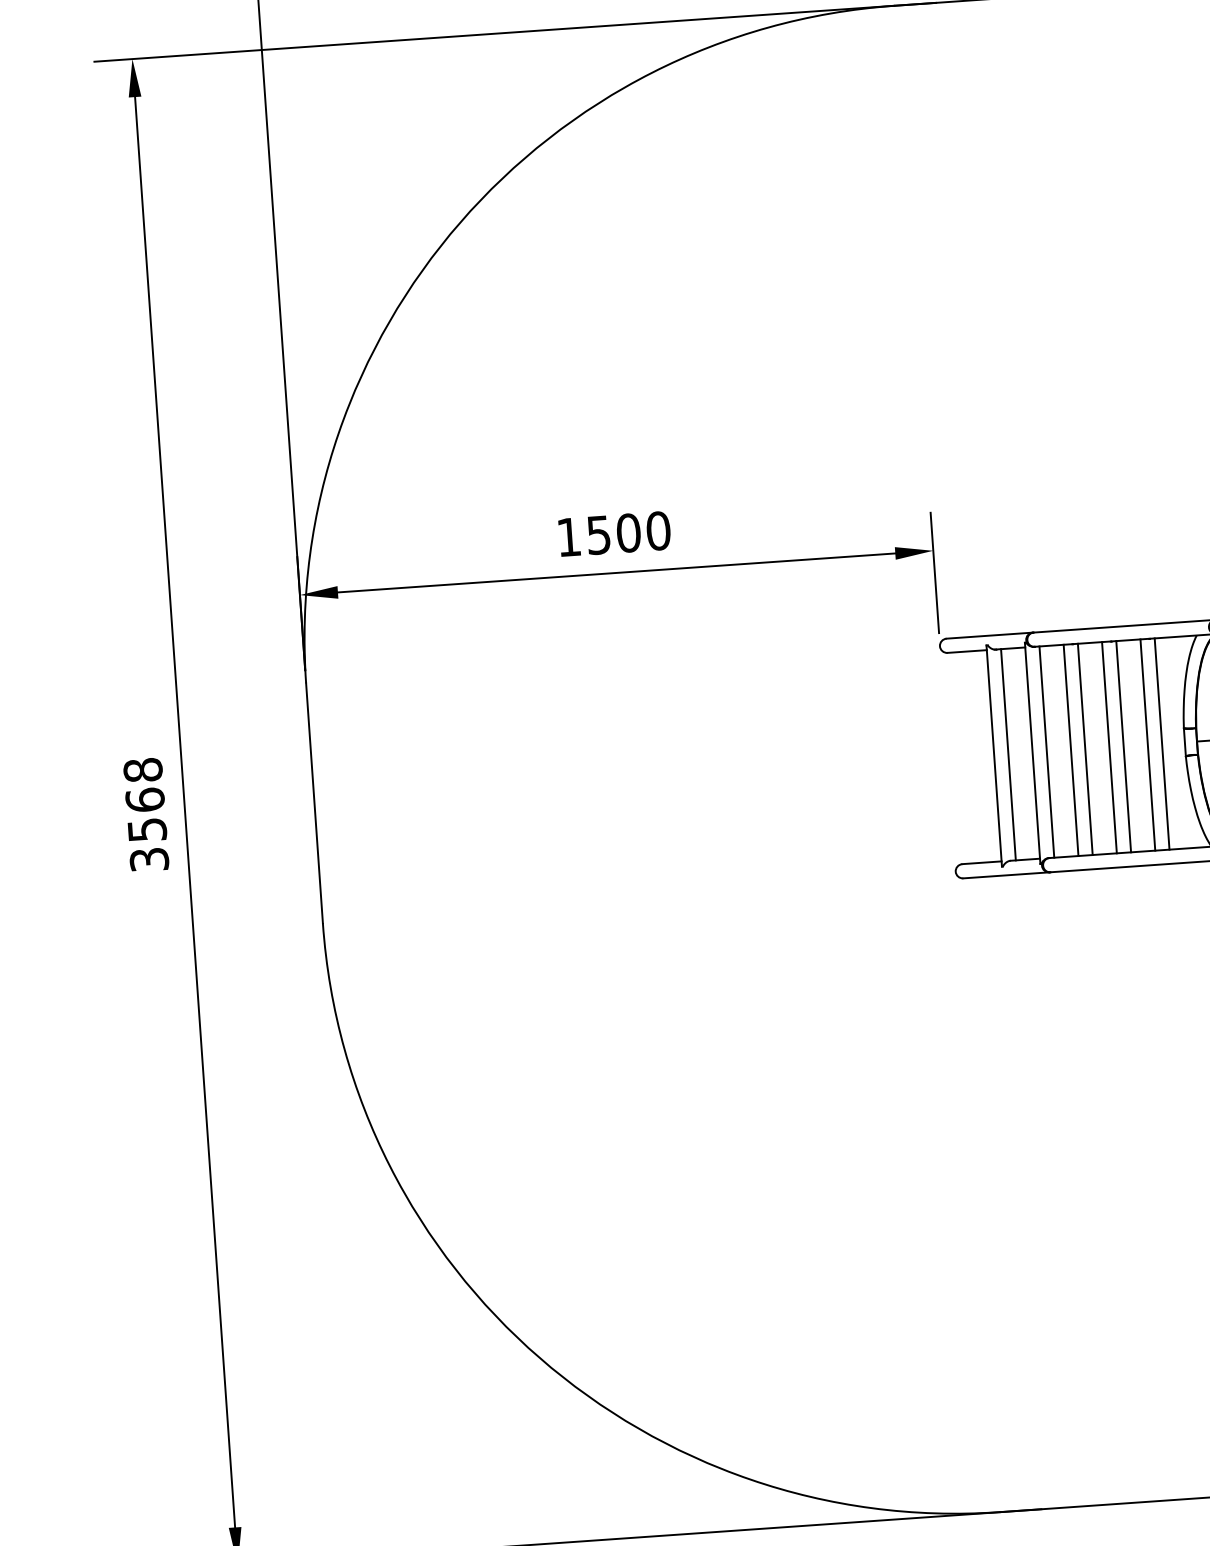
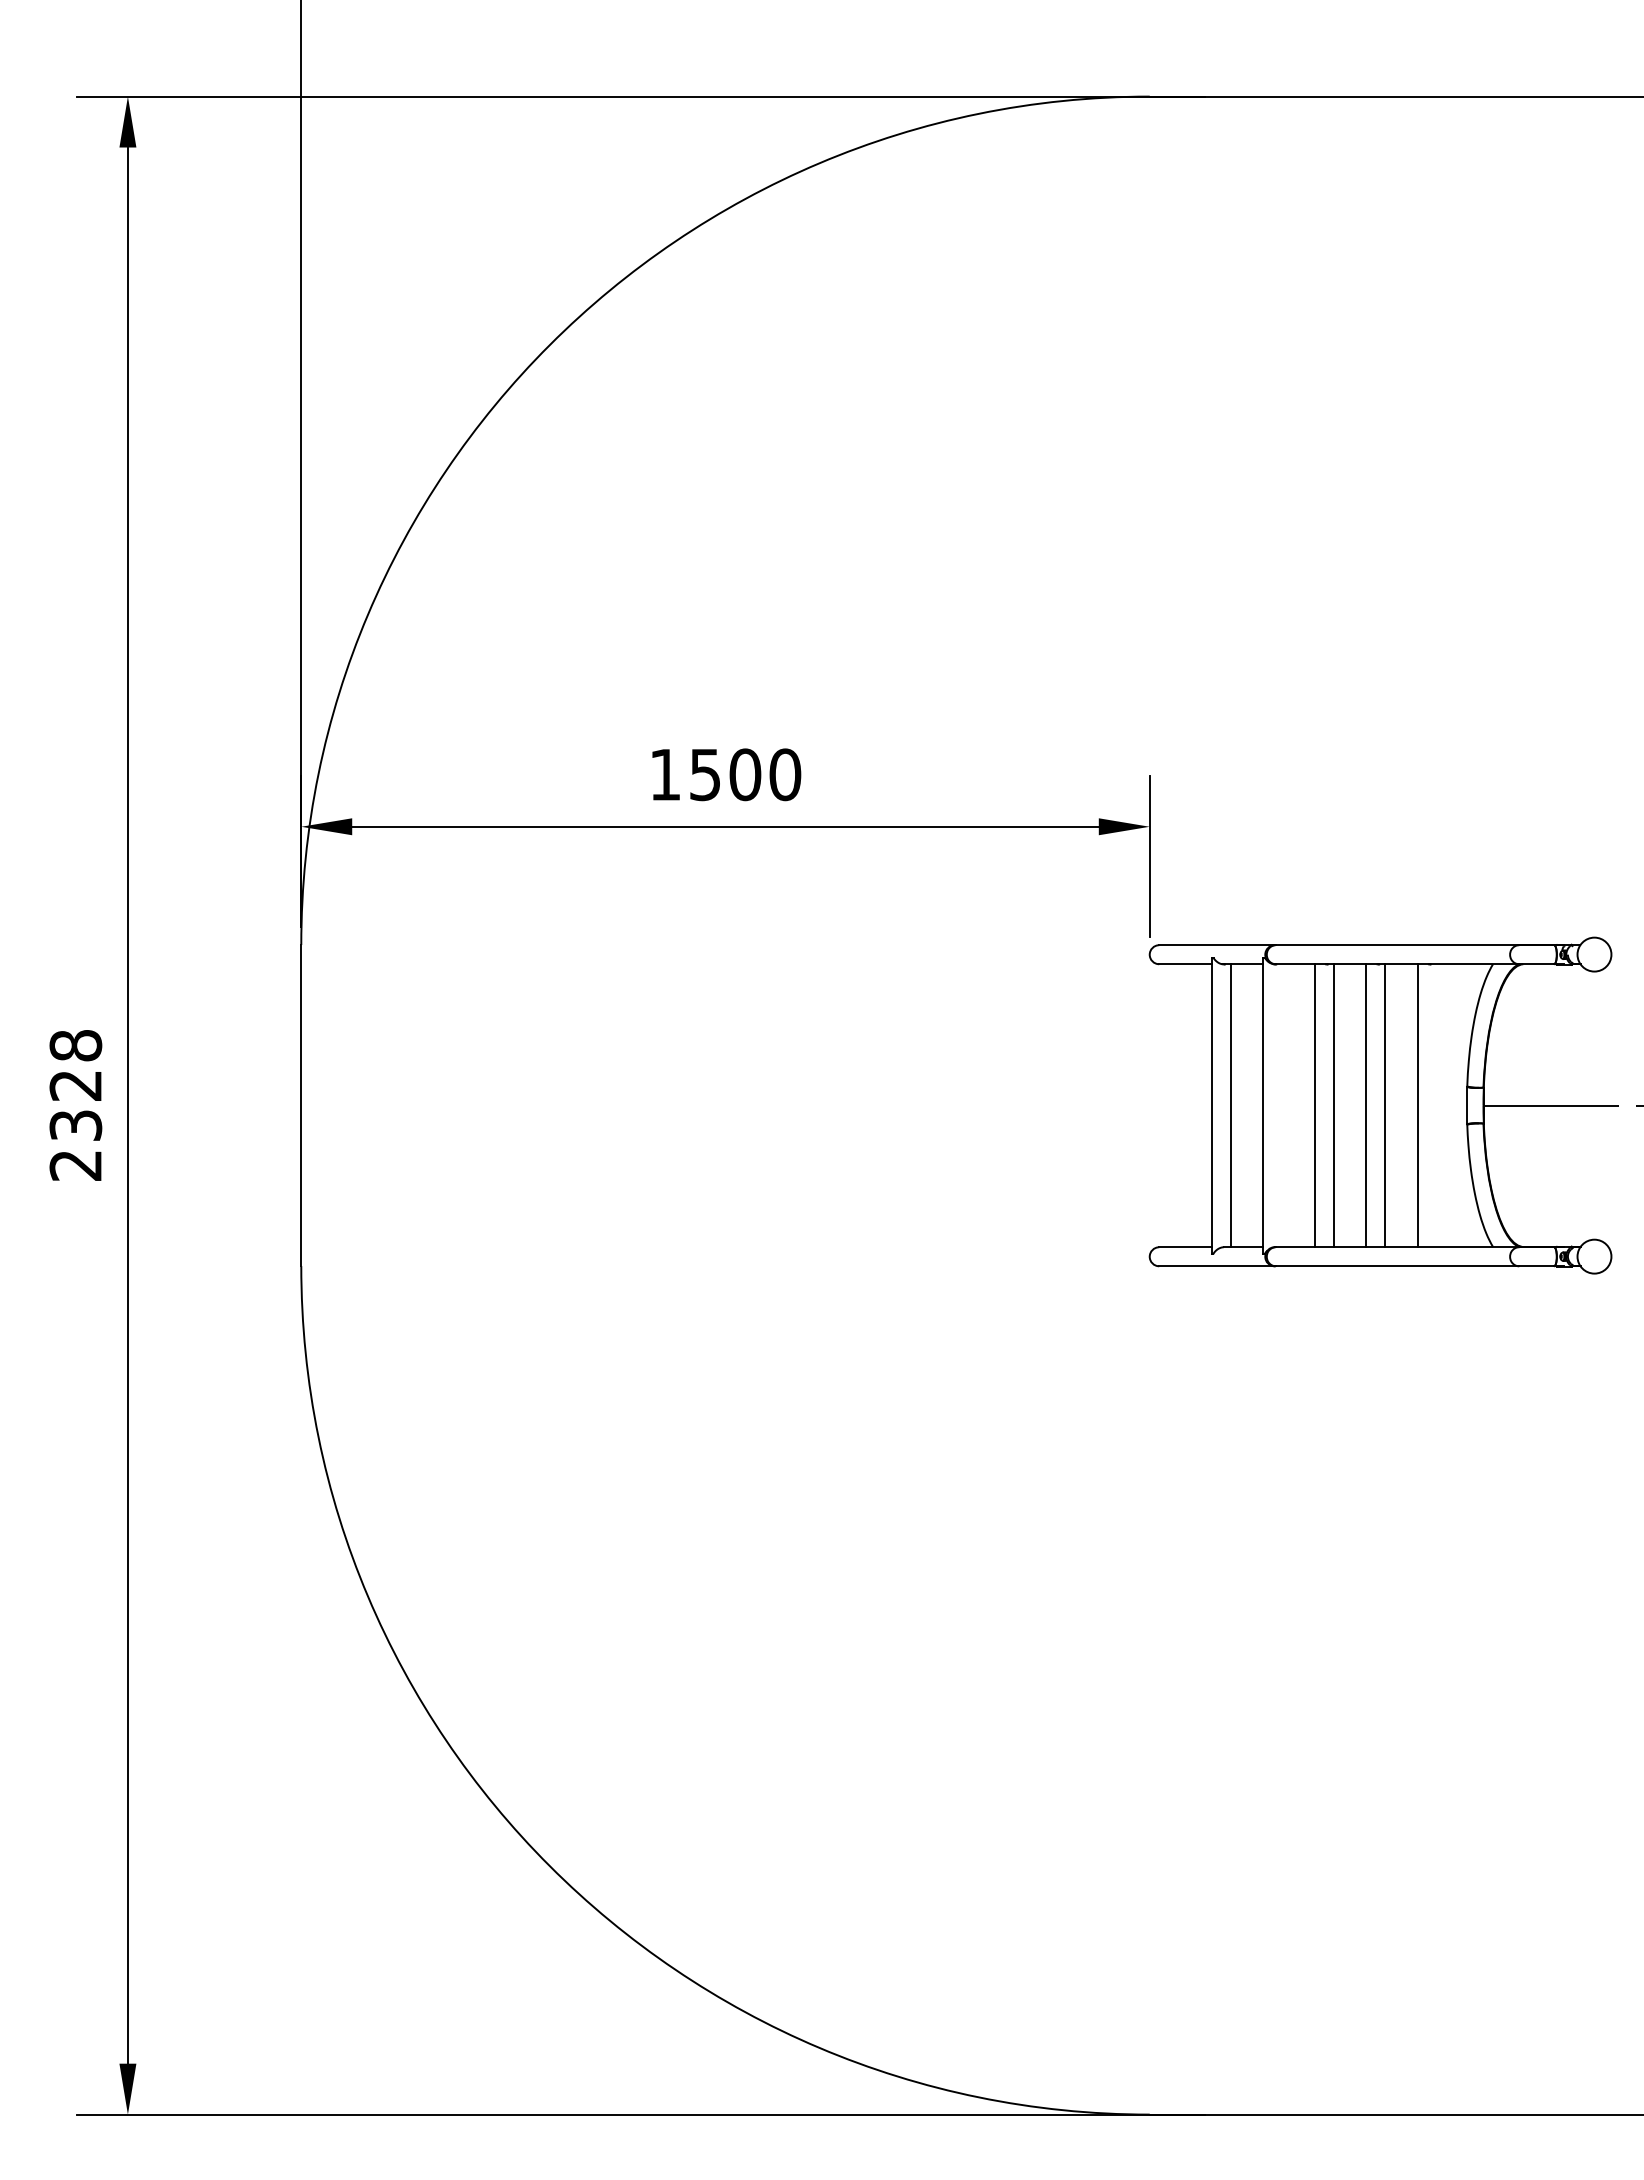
line: (1161, 743) -> (1436, 1105), removed
line: (1046, 751) -> (1282, 1105), removed
text: (146, 829) -> (75, 1124), 3568 -> 2328

